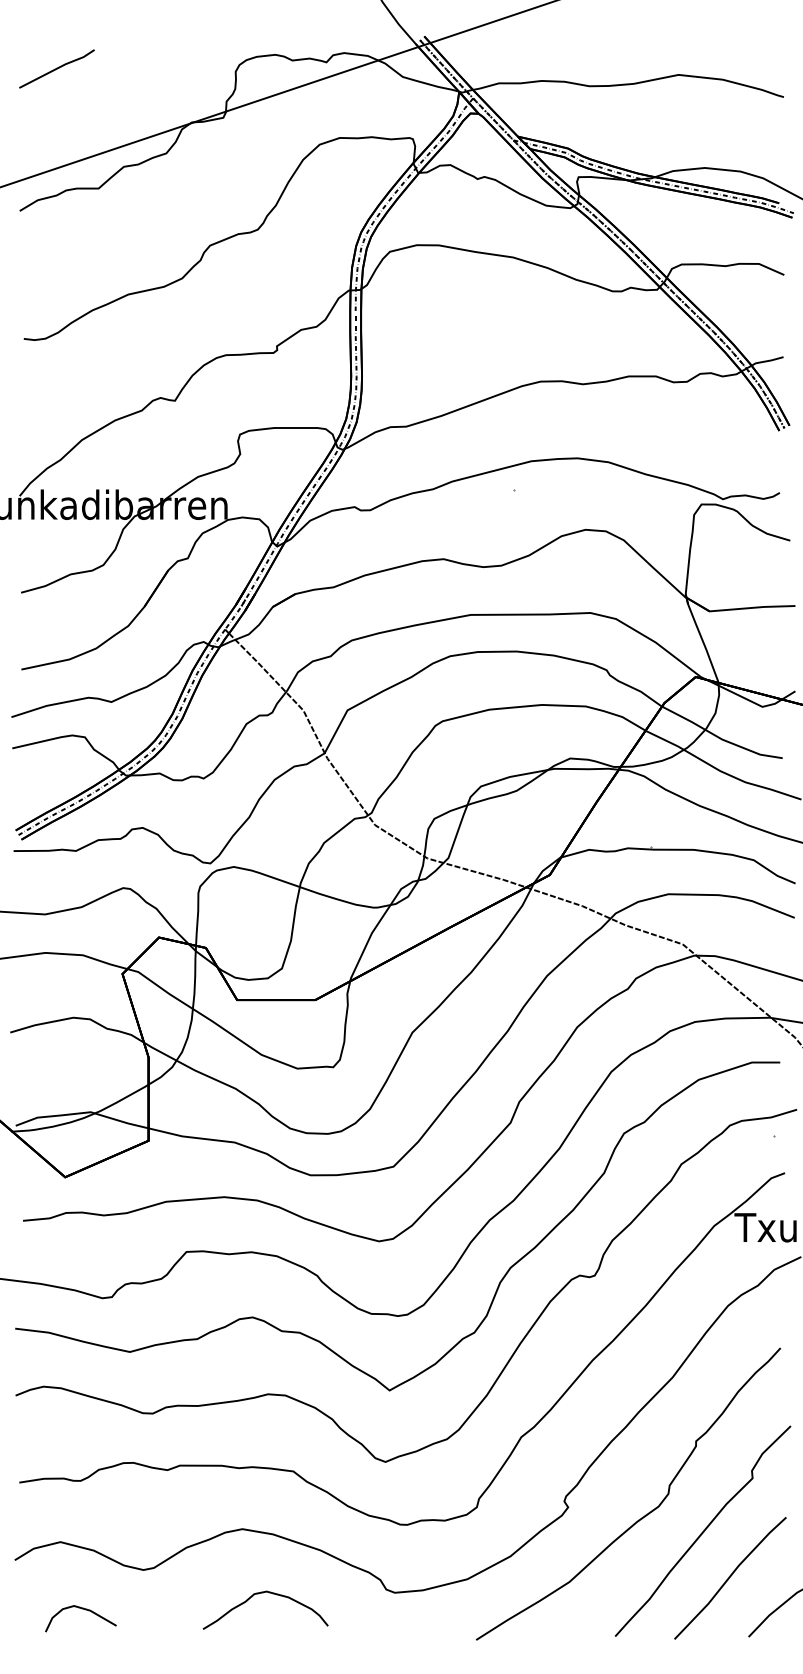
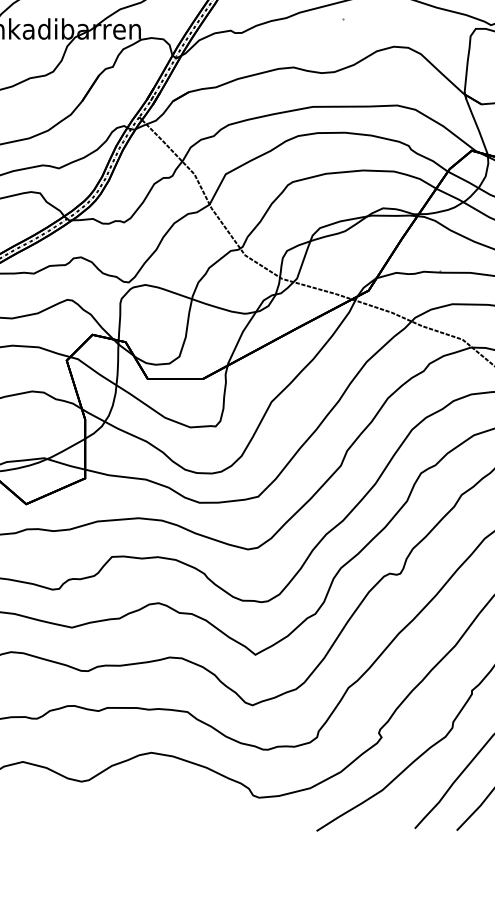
curve: (263, 1593) -> (166, 798), removed
curve: (81, 1609) -> (37, 809), removed

